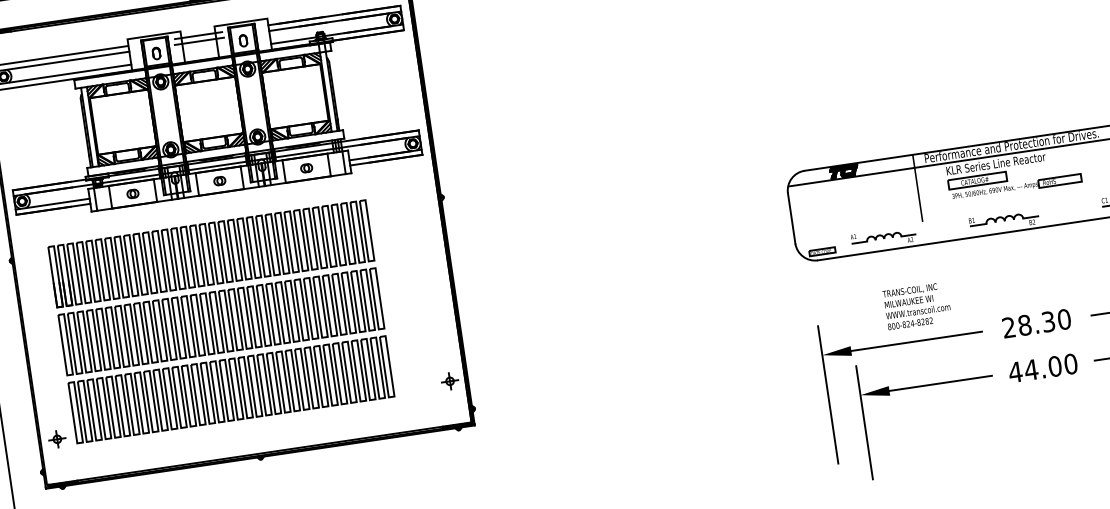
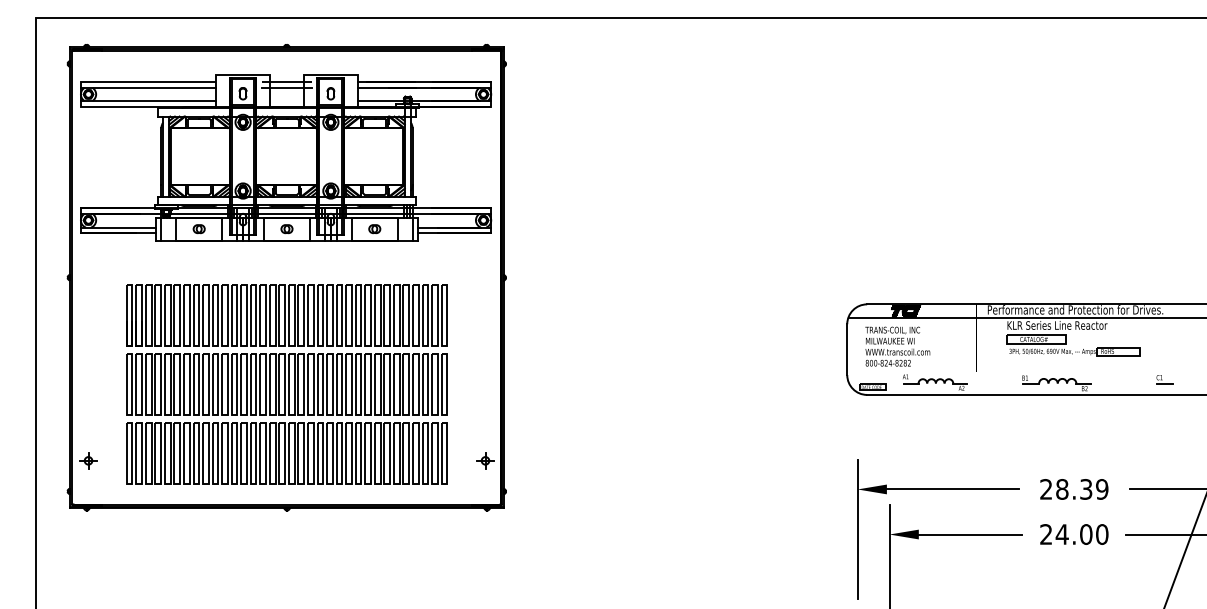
text: (917, 305) -> (897, 346), moved
text: (1064, 319) -> (1102, 489), 28.30 -> 28.39
part: (220, 321) -> (286, 384), moved
text: (1014, 372) -> (1045, 534), 44.00 -> 24.00

